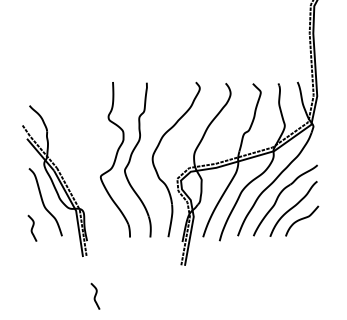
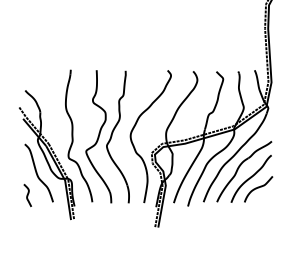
part: (85, 158) -> (73, 135), added
curve: (95, 295) -> (81, 252), removed

